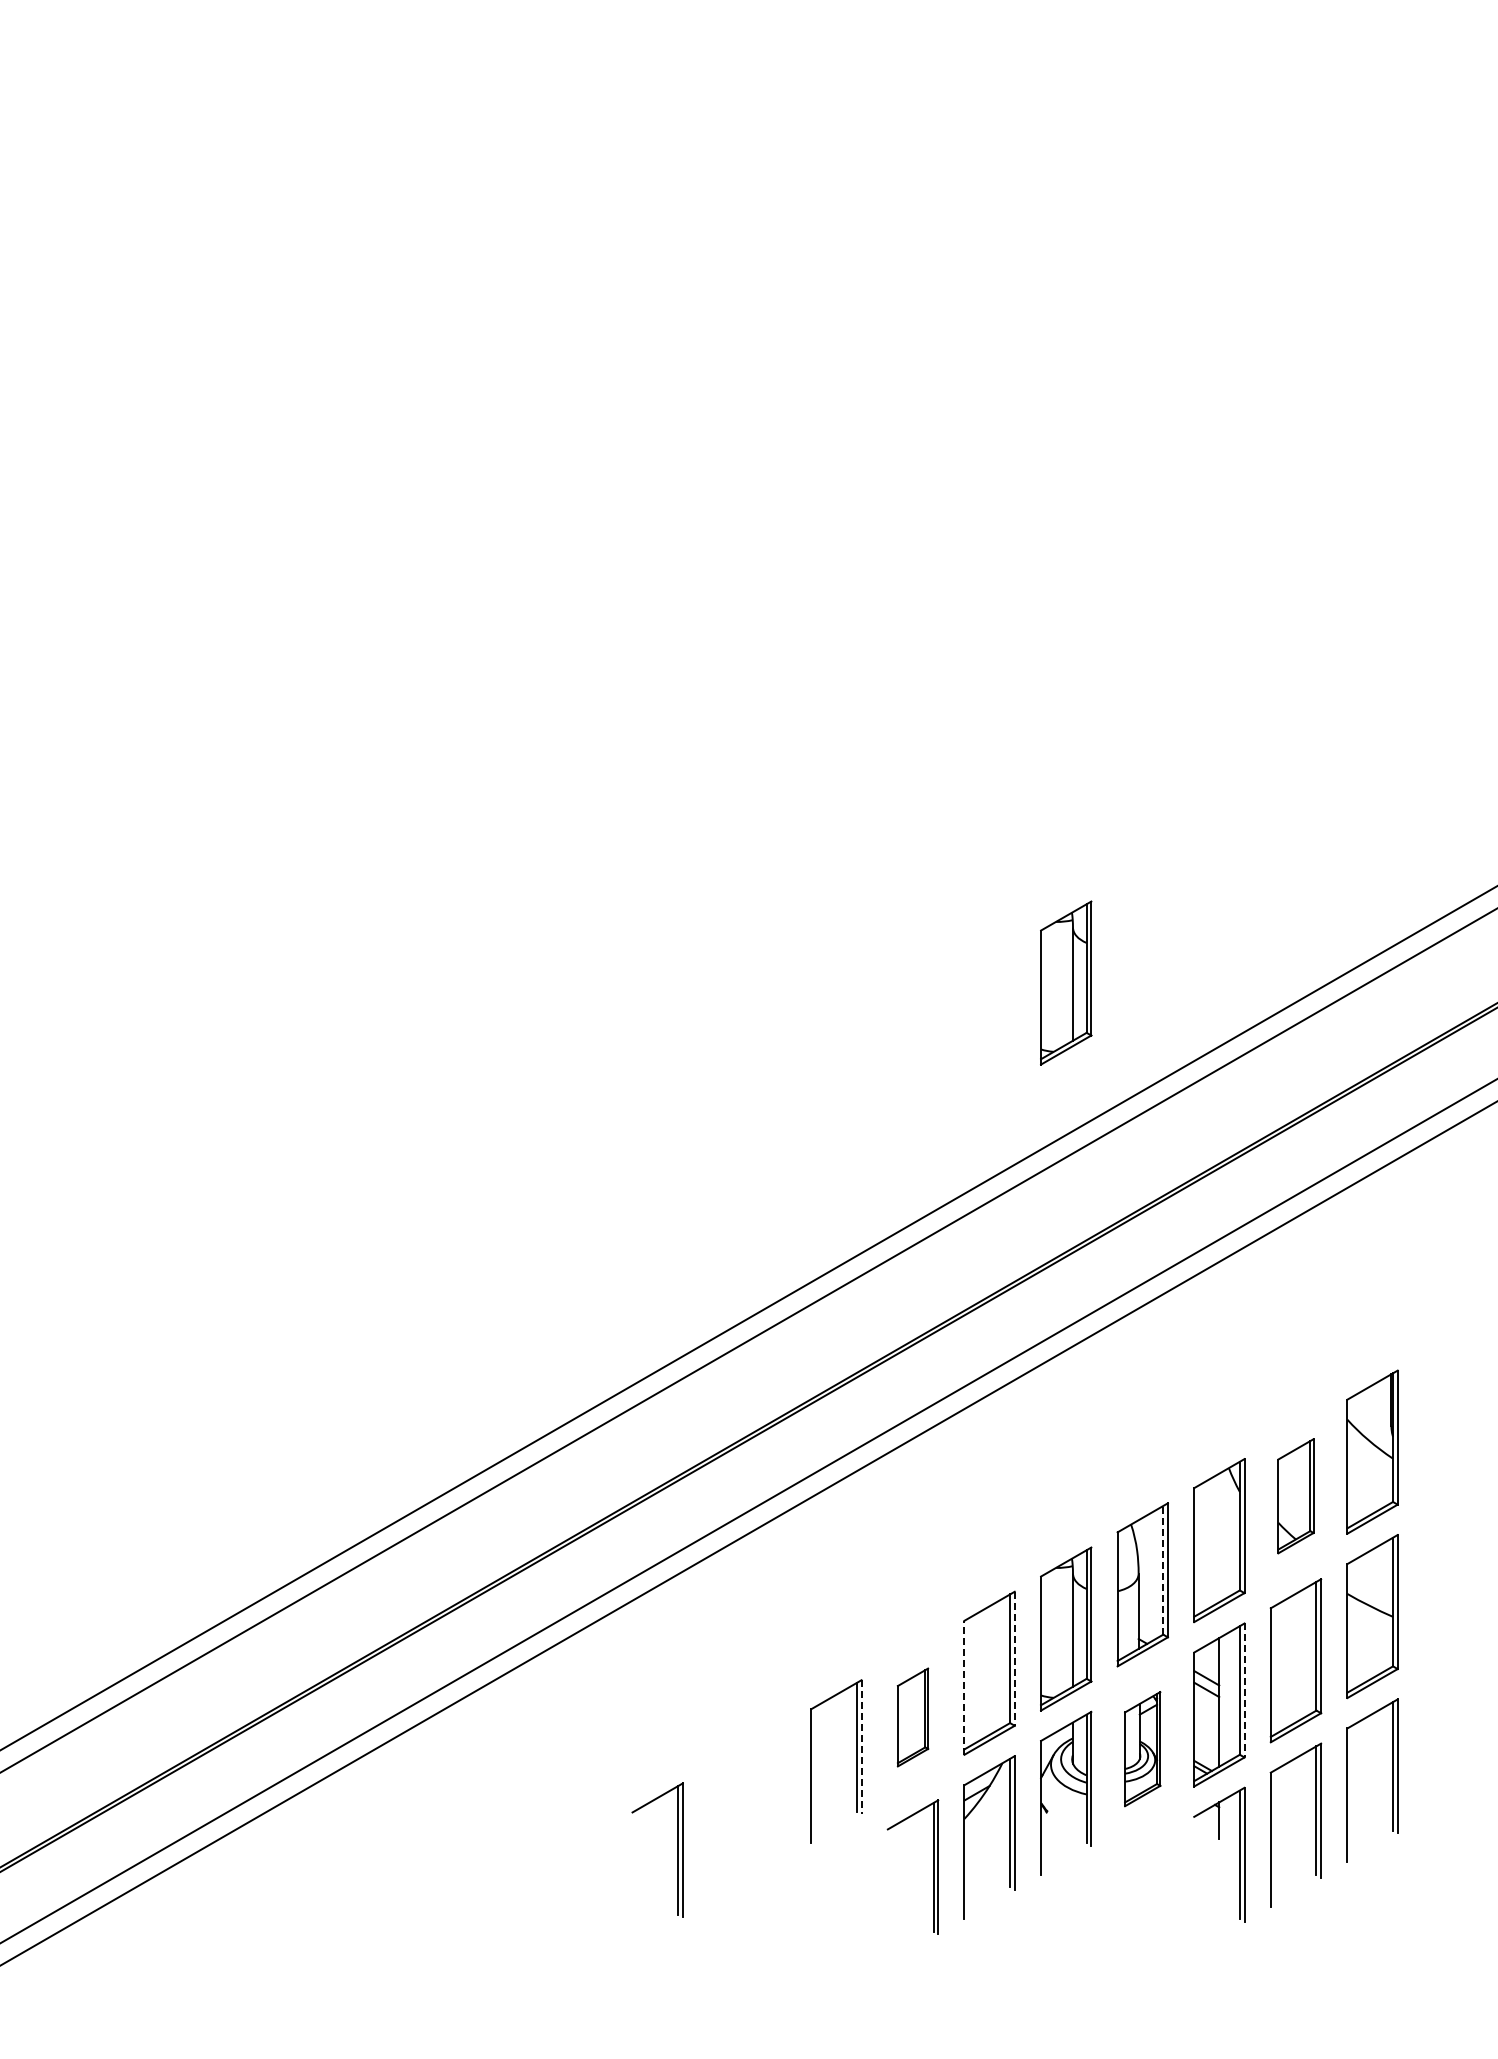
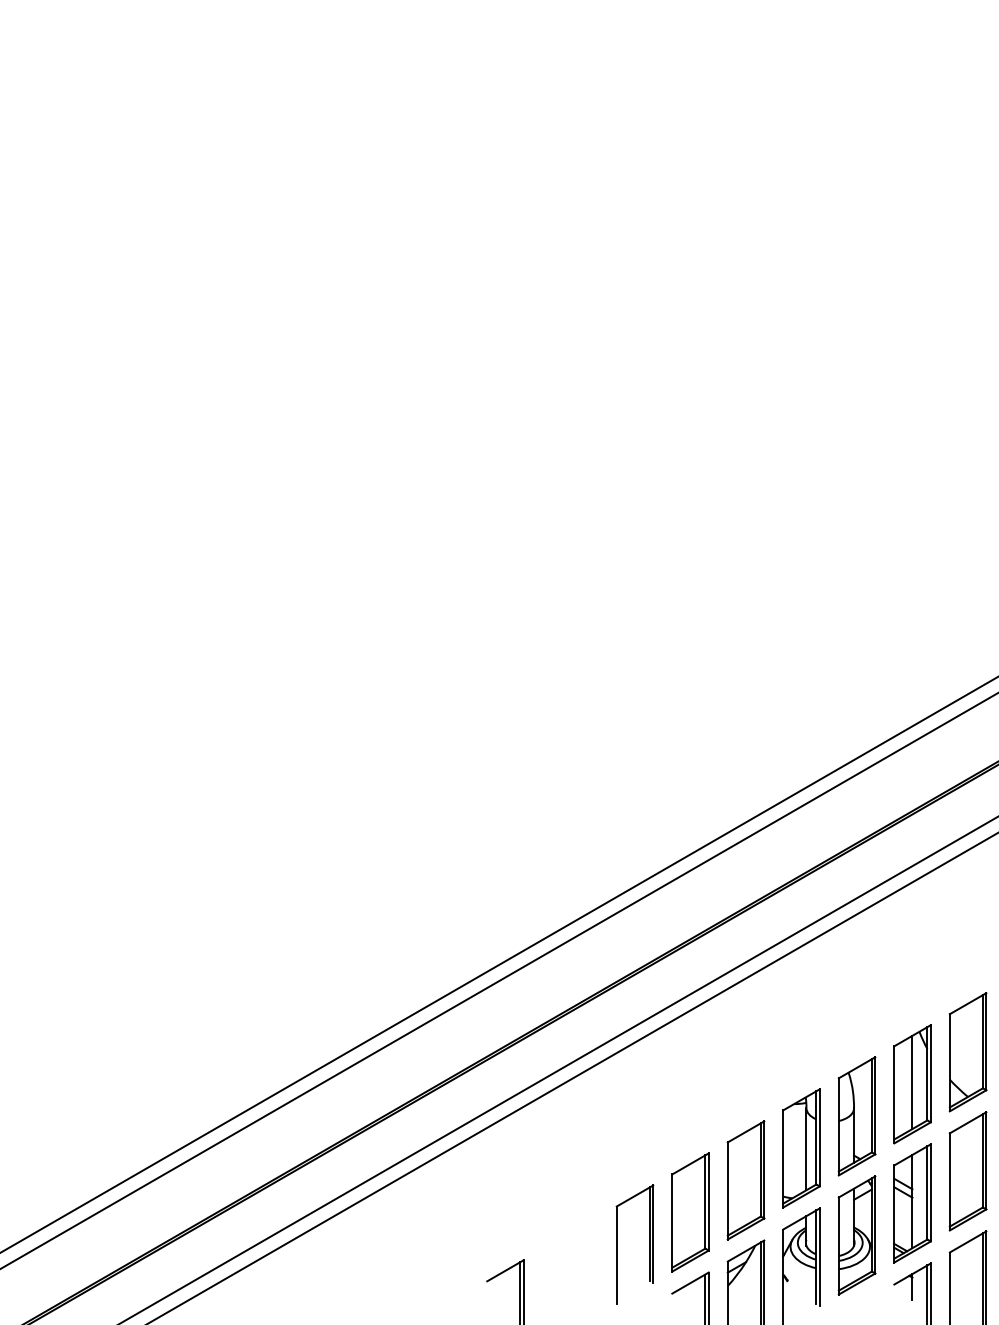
part: (1066, 982) -> (801, 679), removed
part: (1295, 1495) -> (967, 1051), size x1.43
line: (1219, 1537) -> (912, 1082), added
line: (1163, 1569) -> (872, 1105), dashed -> solid
line: (1014, 1659) -> (764, 1170), dashed -> solid
line: (964, 1687) -> (727, 1190), dashed -> solid
line: (1244, 1690) -> (930, 1192), dashed -> solid
part: (912, 1717) -> (690, 1212), size x1.67
line: (861, 1747) -> (653, 1234), dashed -> solid
part: (1142, 1748) -> (856, 1234), size x1.43

